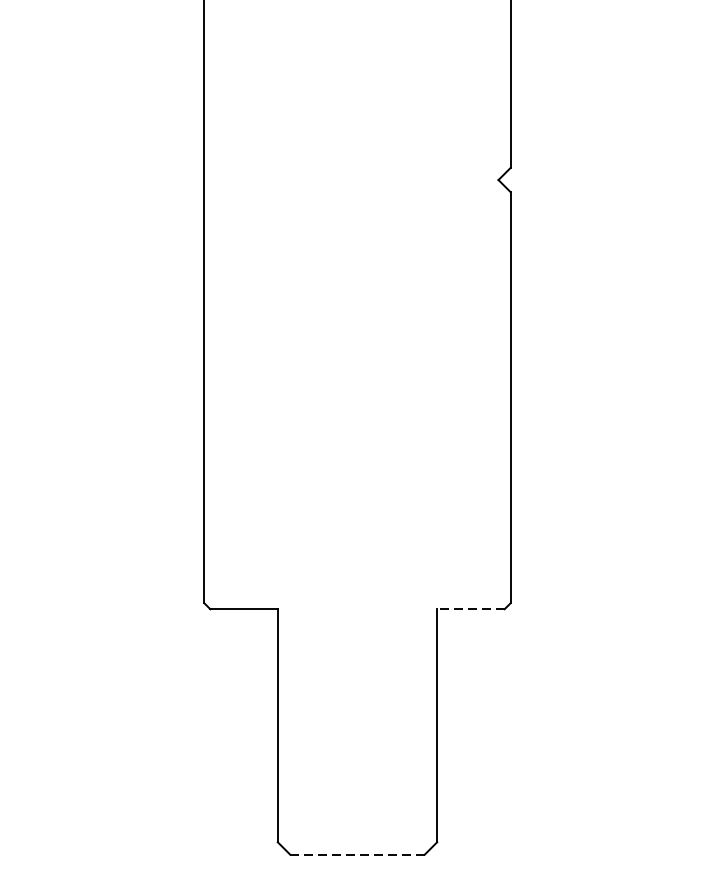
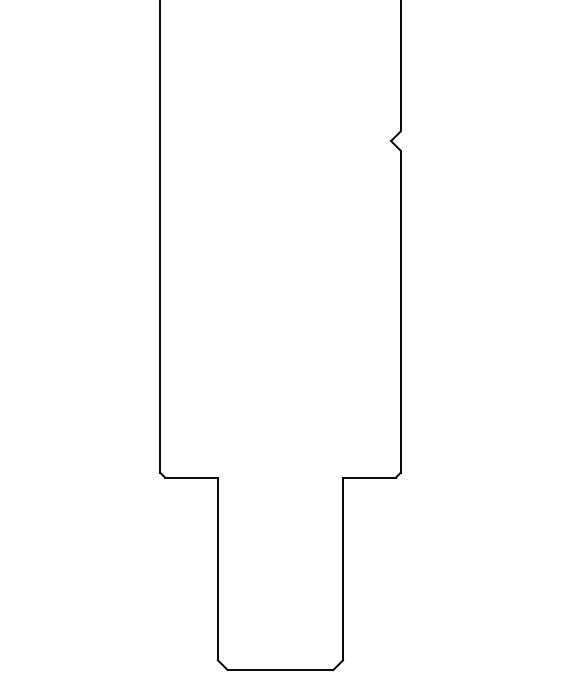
line: (469, 609) -> (368, 477), dashed -> solid
line: (357, 853) -> (280, 669), dashed -> solid

